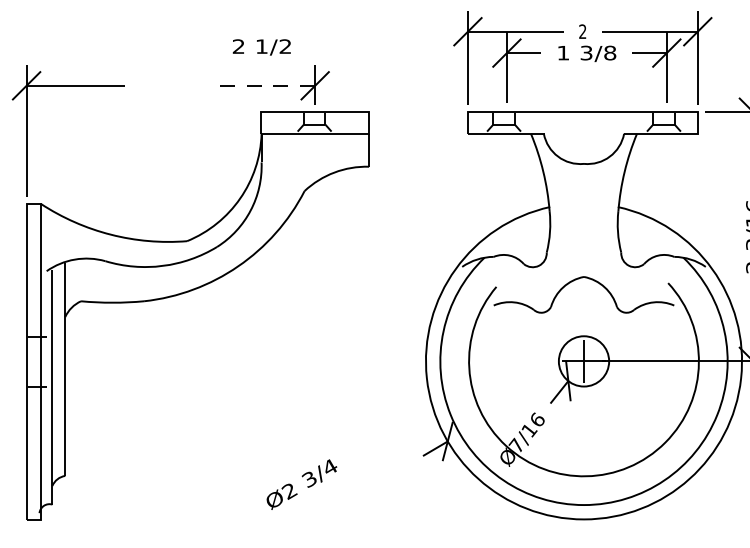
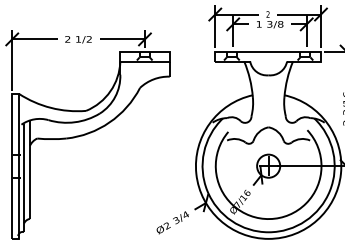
text: (261, 46) -> (78, 39), moved
line: (266, 85) -> (122, 39), dashed -> solid
text: (301, 483) -> (172, 222), moved

